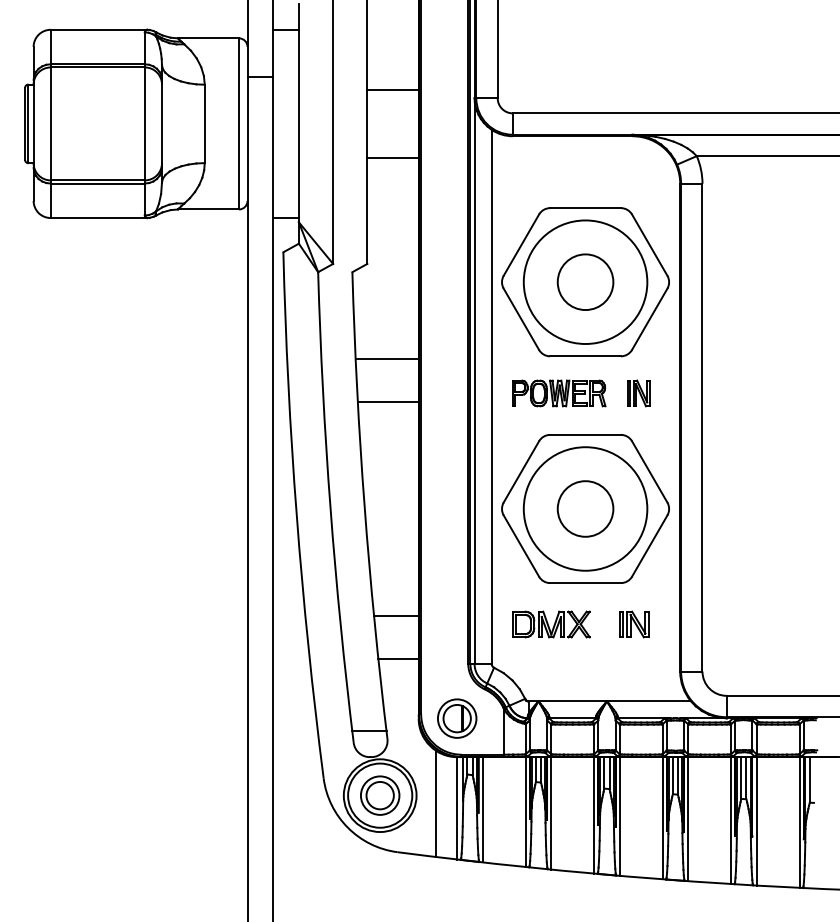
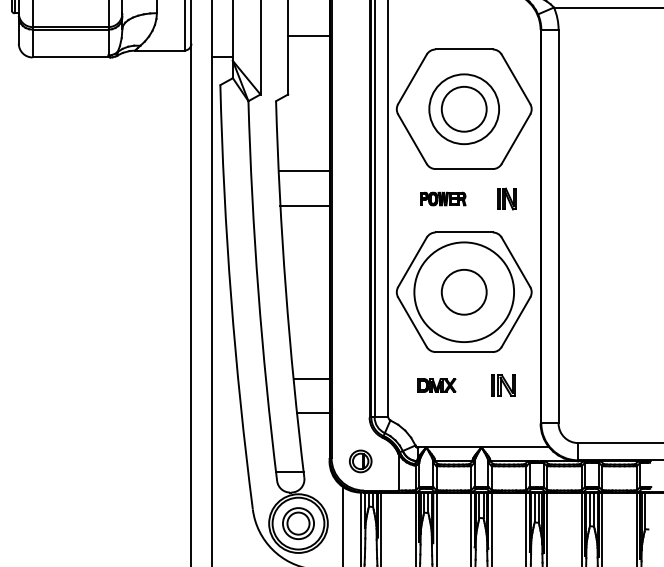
line: (392, 158) -> (308, 36), moved
circle: (585, 282) -> (464, 109), size x0.7
part: (559, 393) -> (443, 199), size x0.6
part: (551, 624) -> (436, 385), size x0.6
part: (457, 718) -> (360, 461), size x0.7

